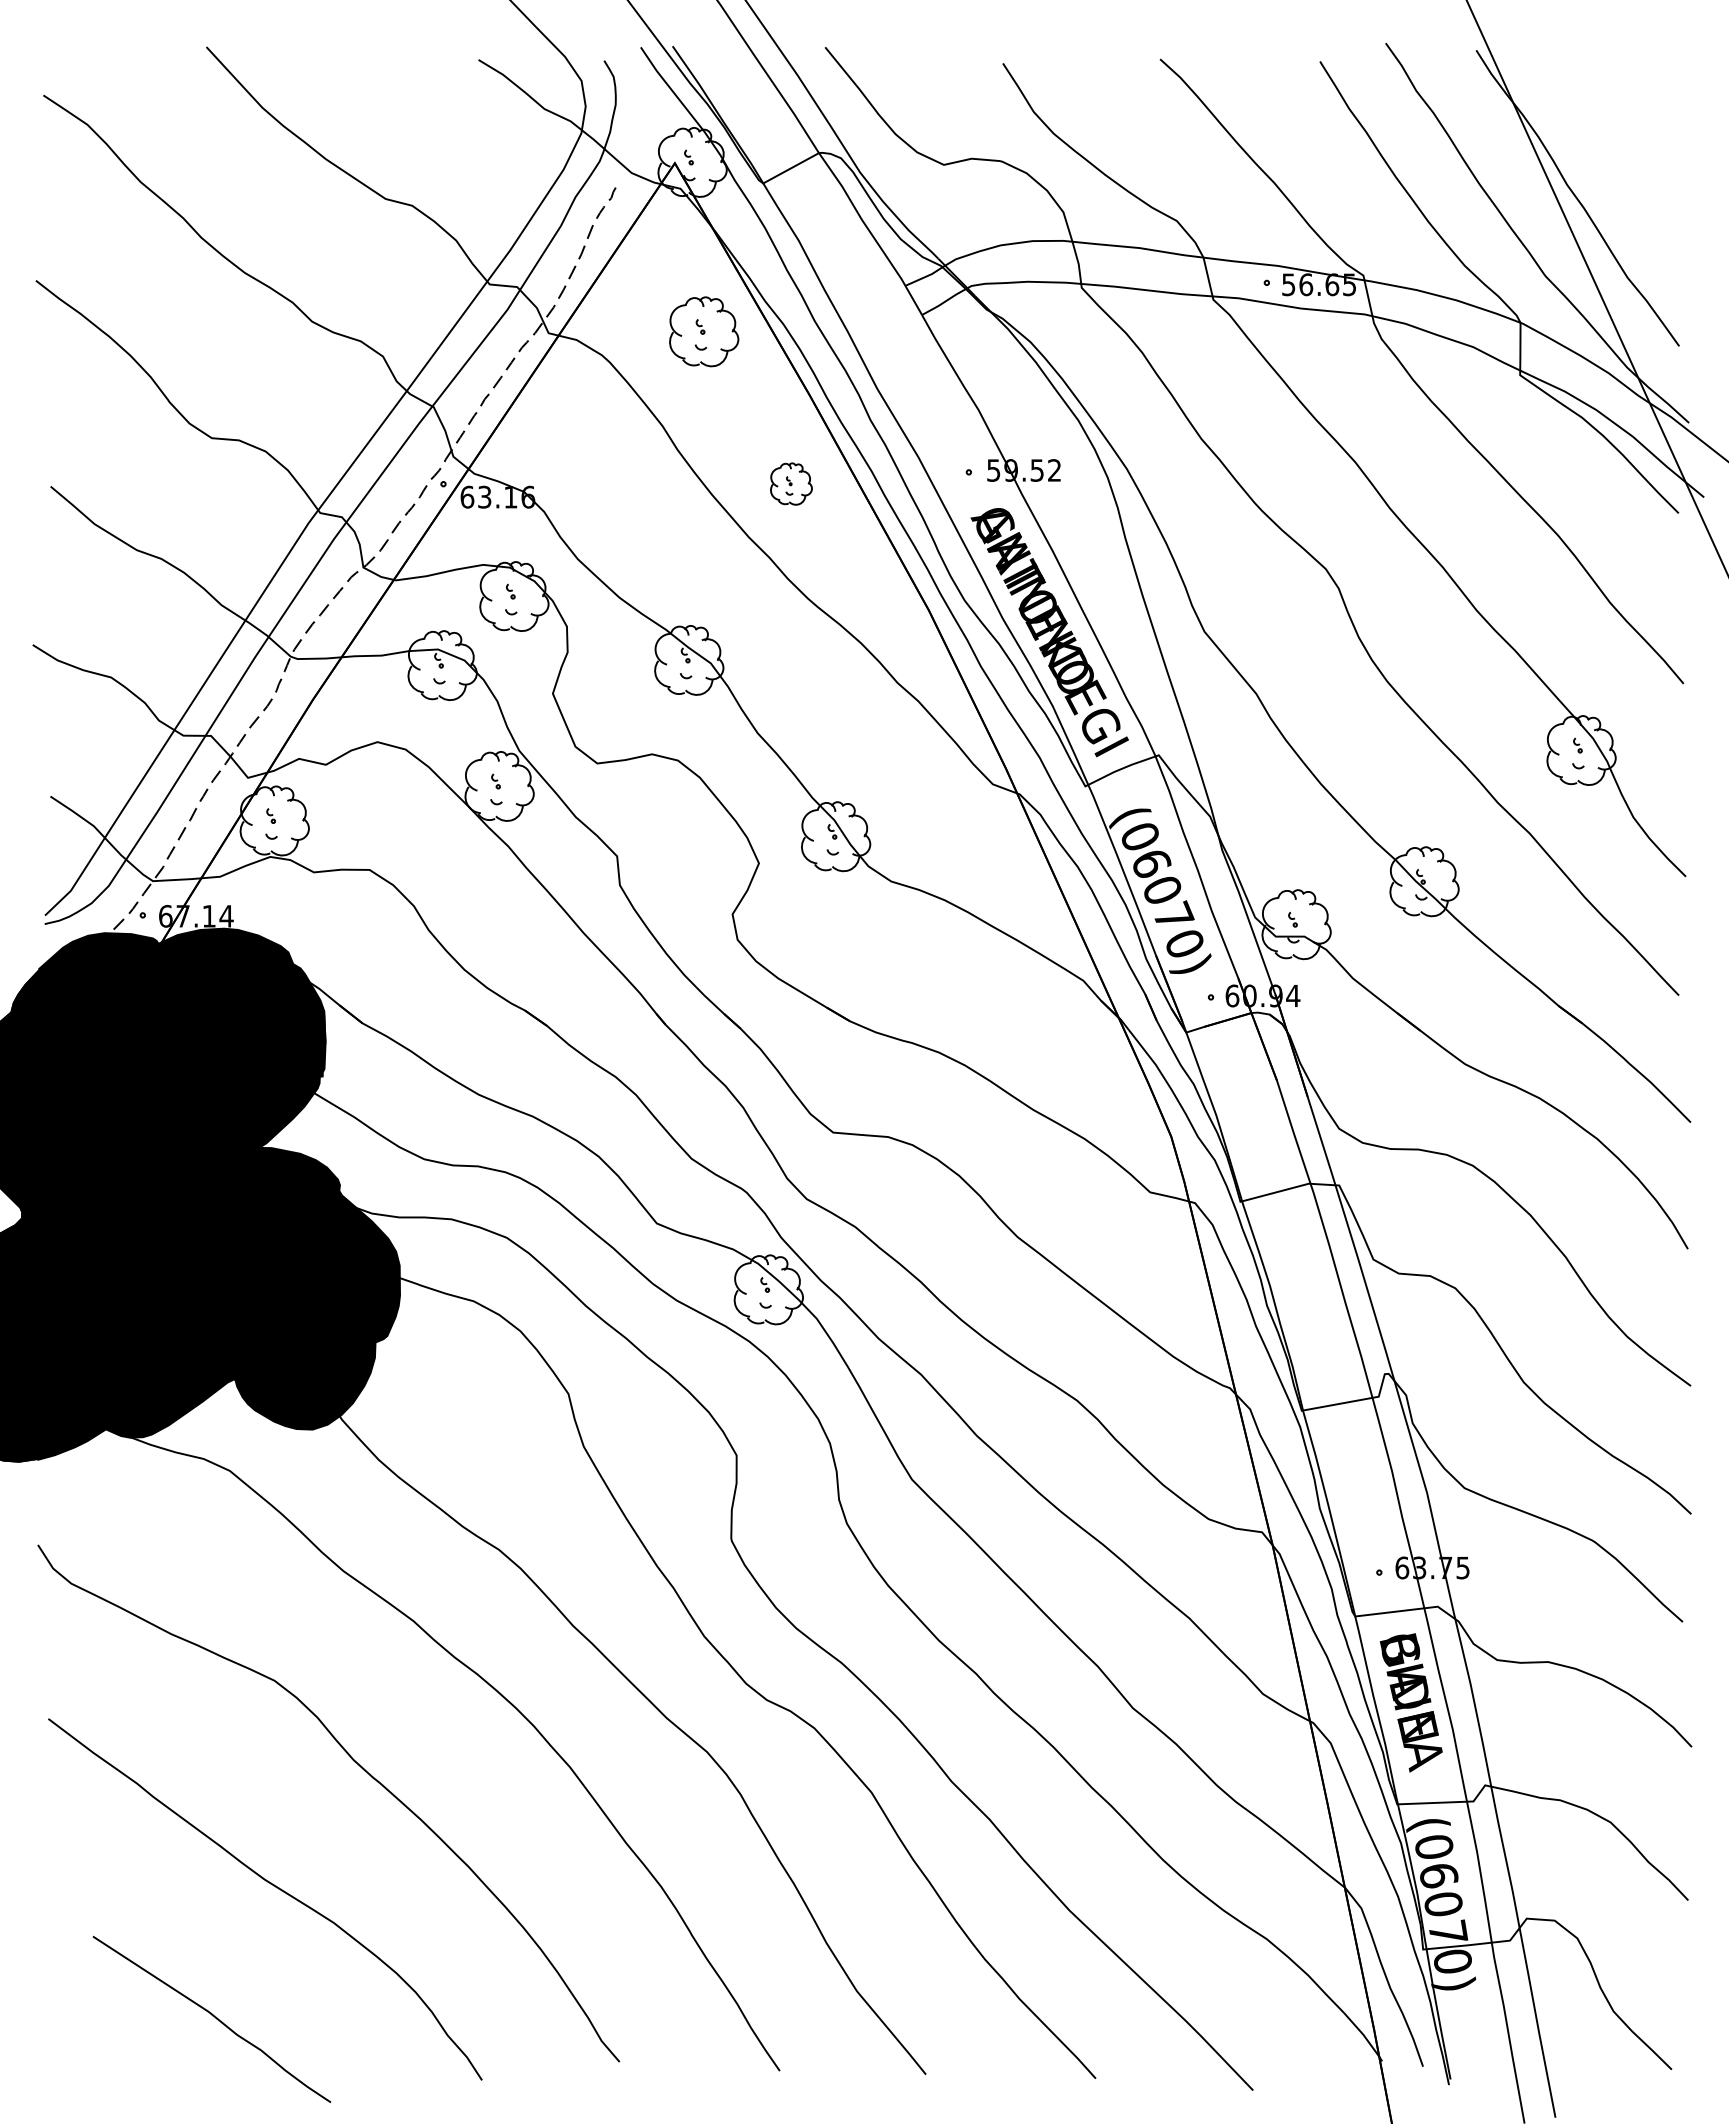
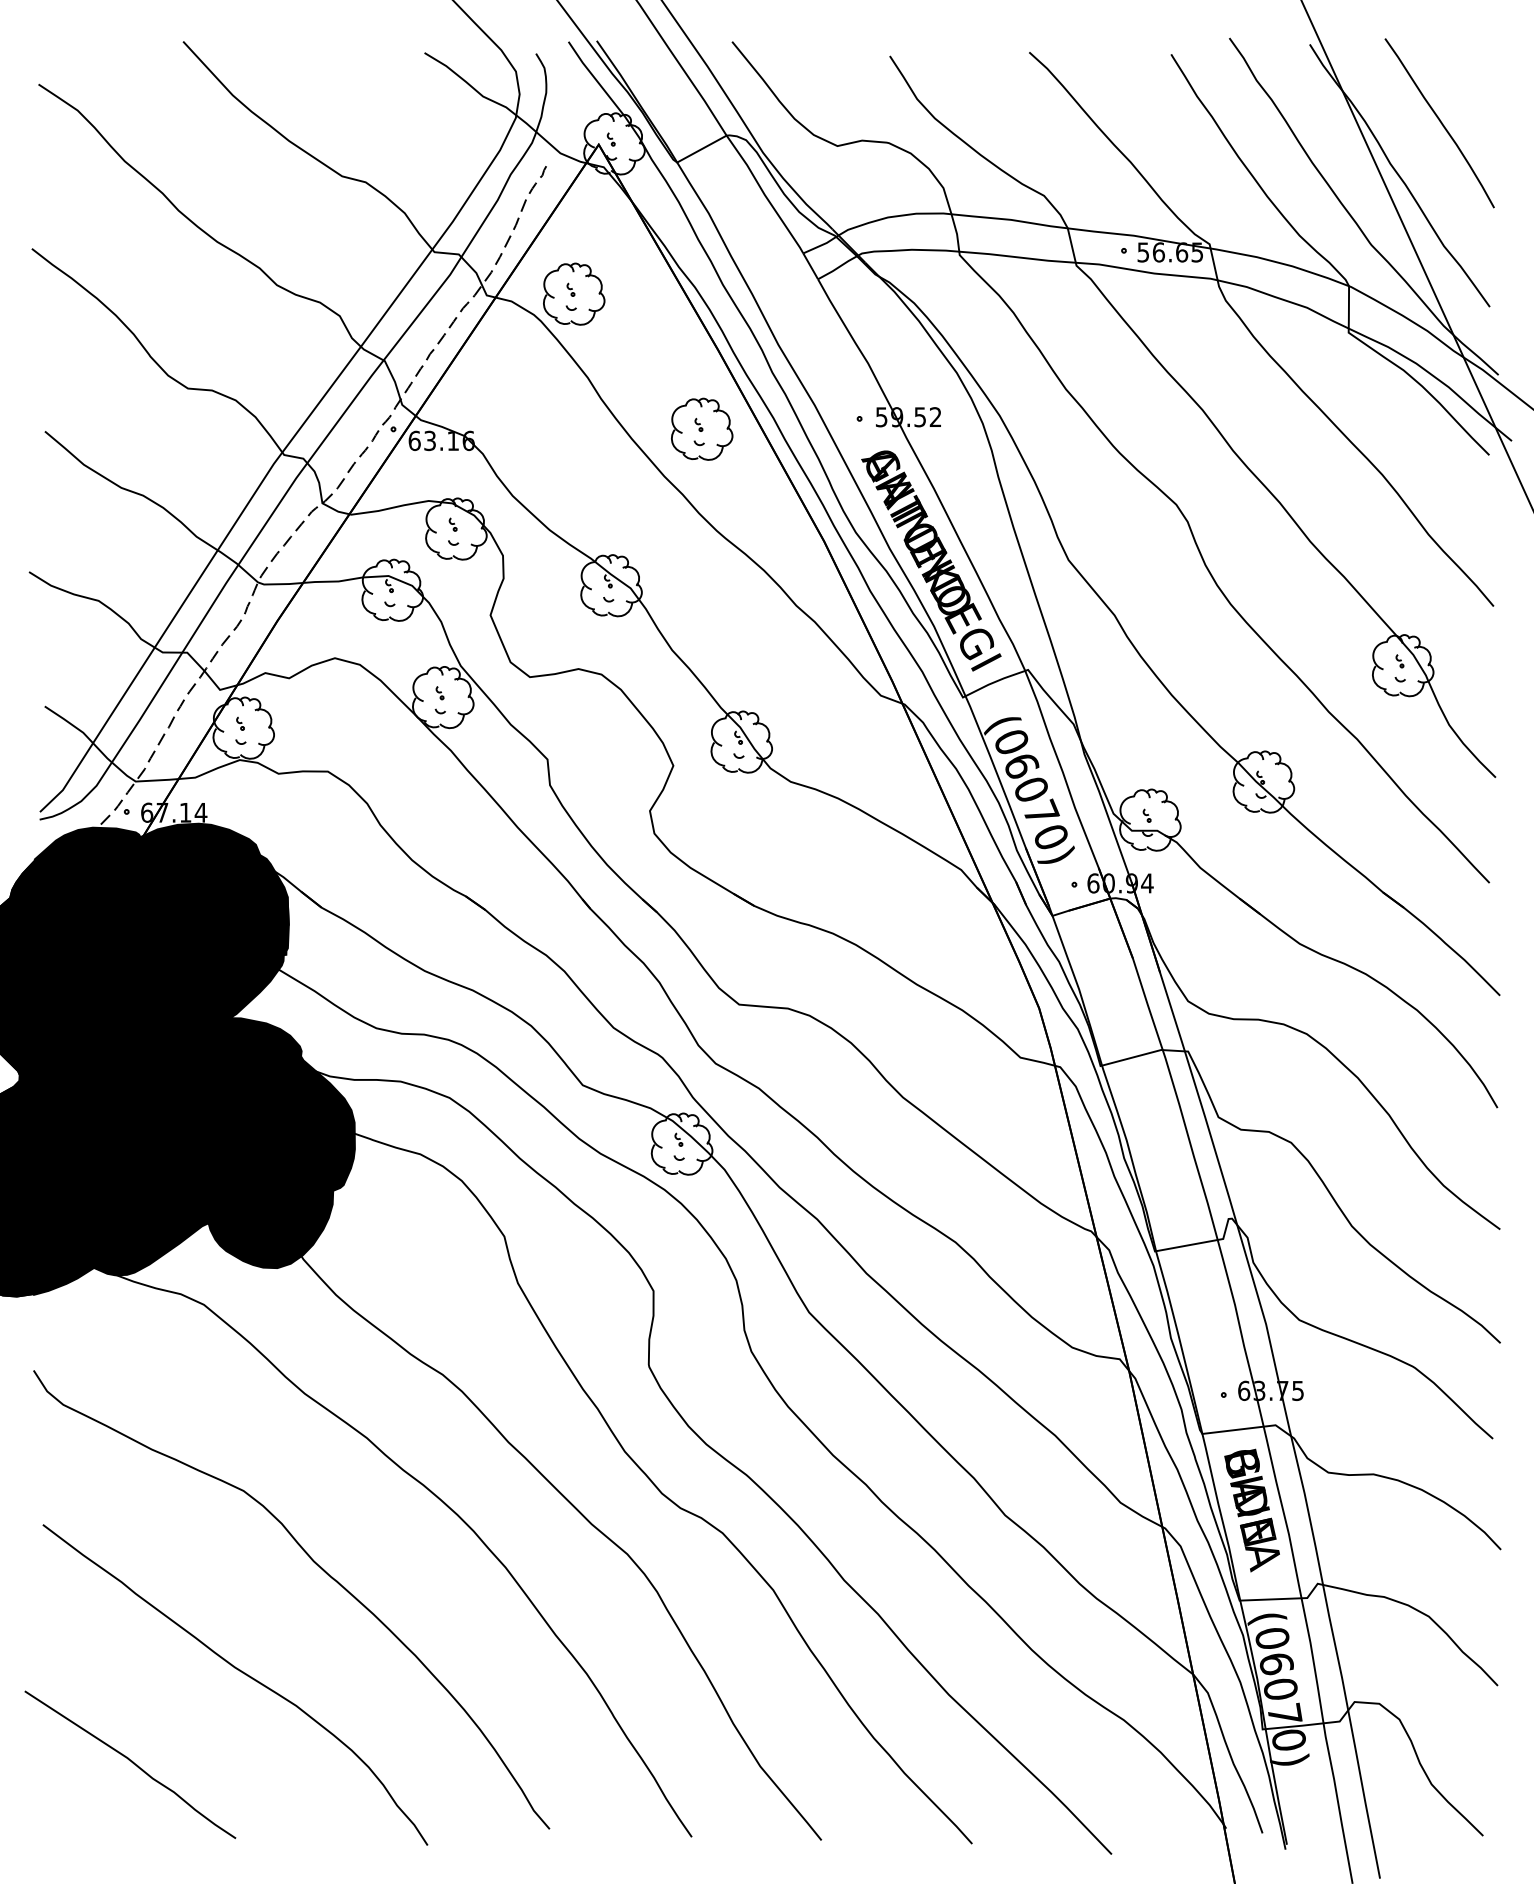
curve: (1622, 137) -> (1439, 121), added
part: (704, 331) -> (574, 293), moved
part: (791, 483) -> (702, 428), size x1.67
curve: (212, 2016) -> (130, 1762), moved

